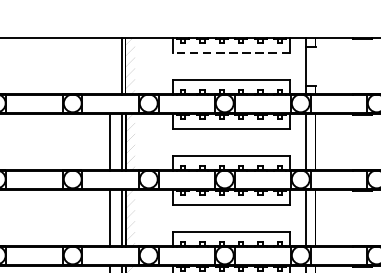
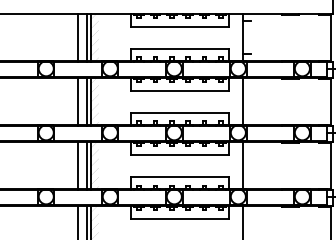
line: (230, 53) -> (179, 26), dashed -> solid
line: (109, 66) -> (77, 37), added
line: (125, 66) -> (90, 37), added

